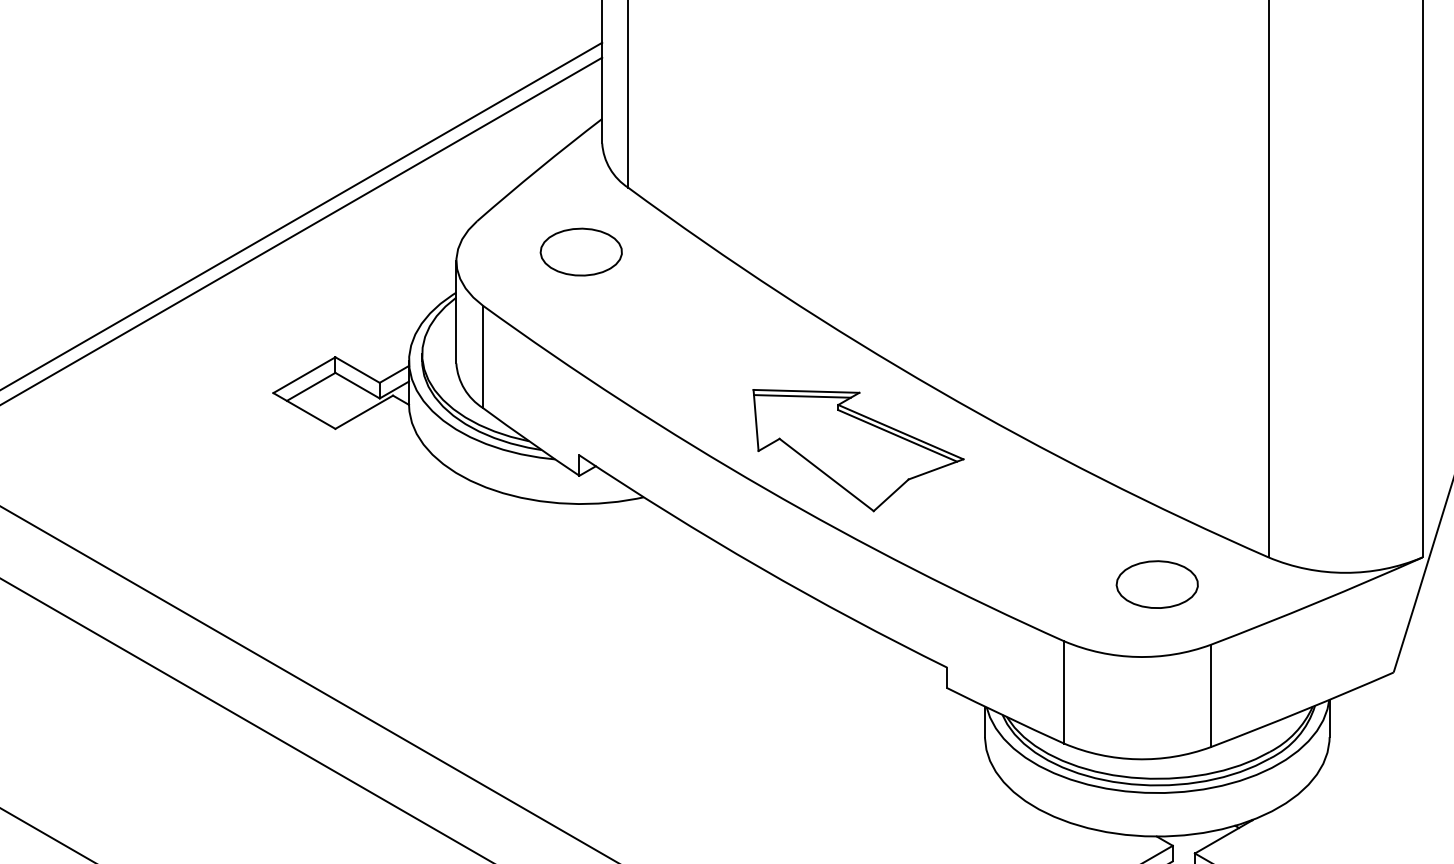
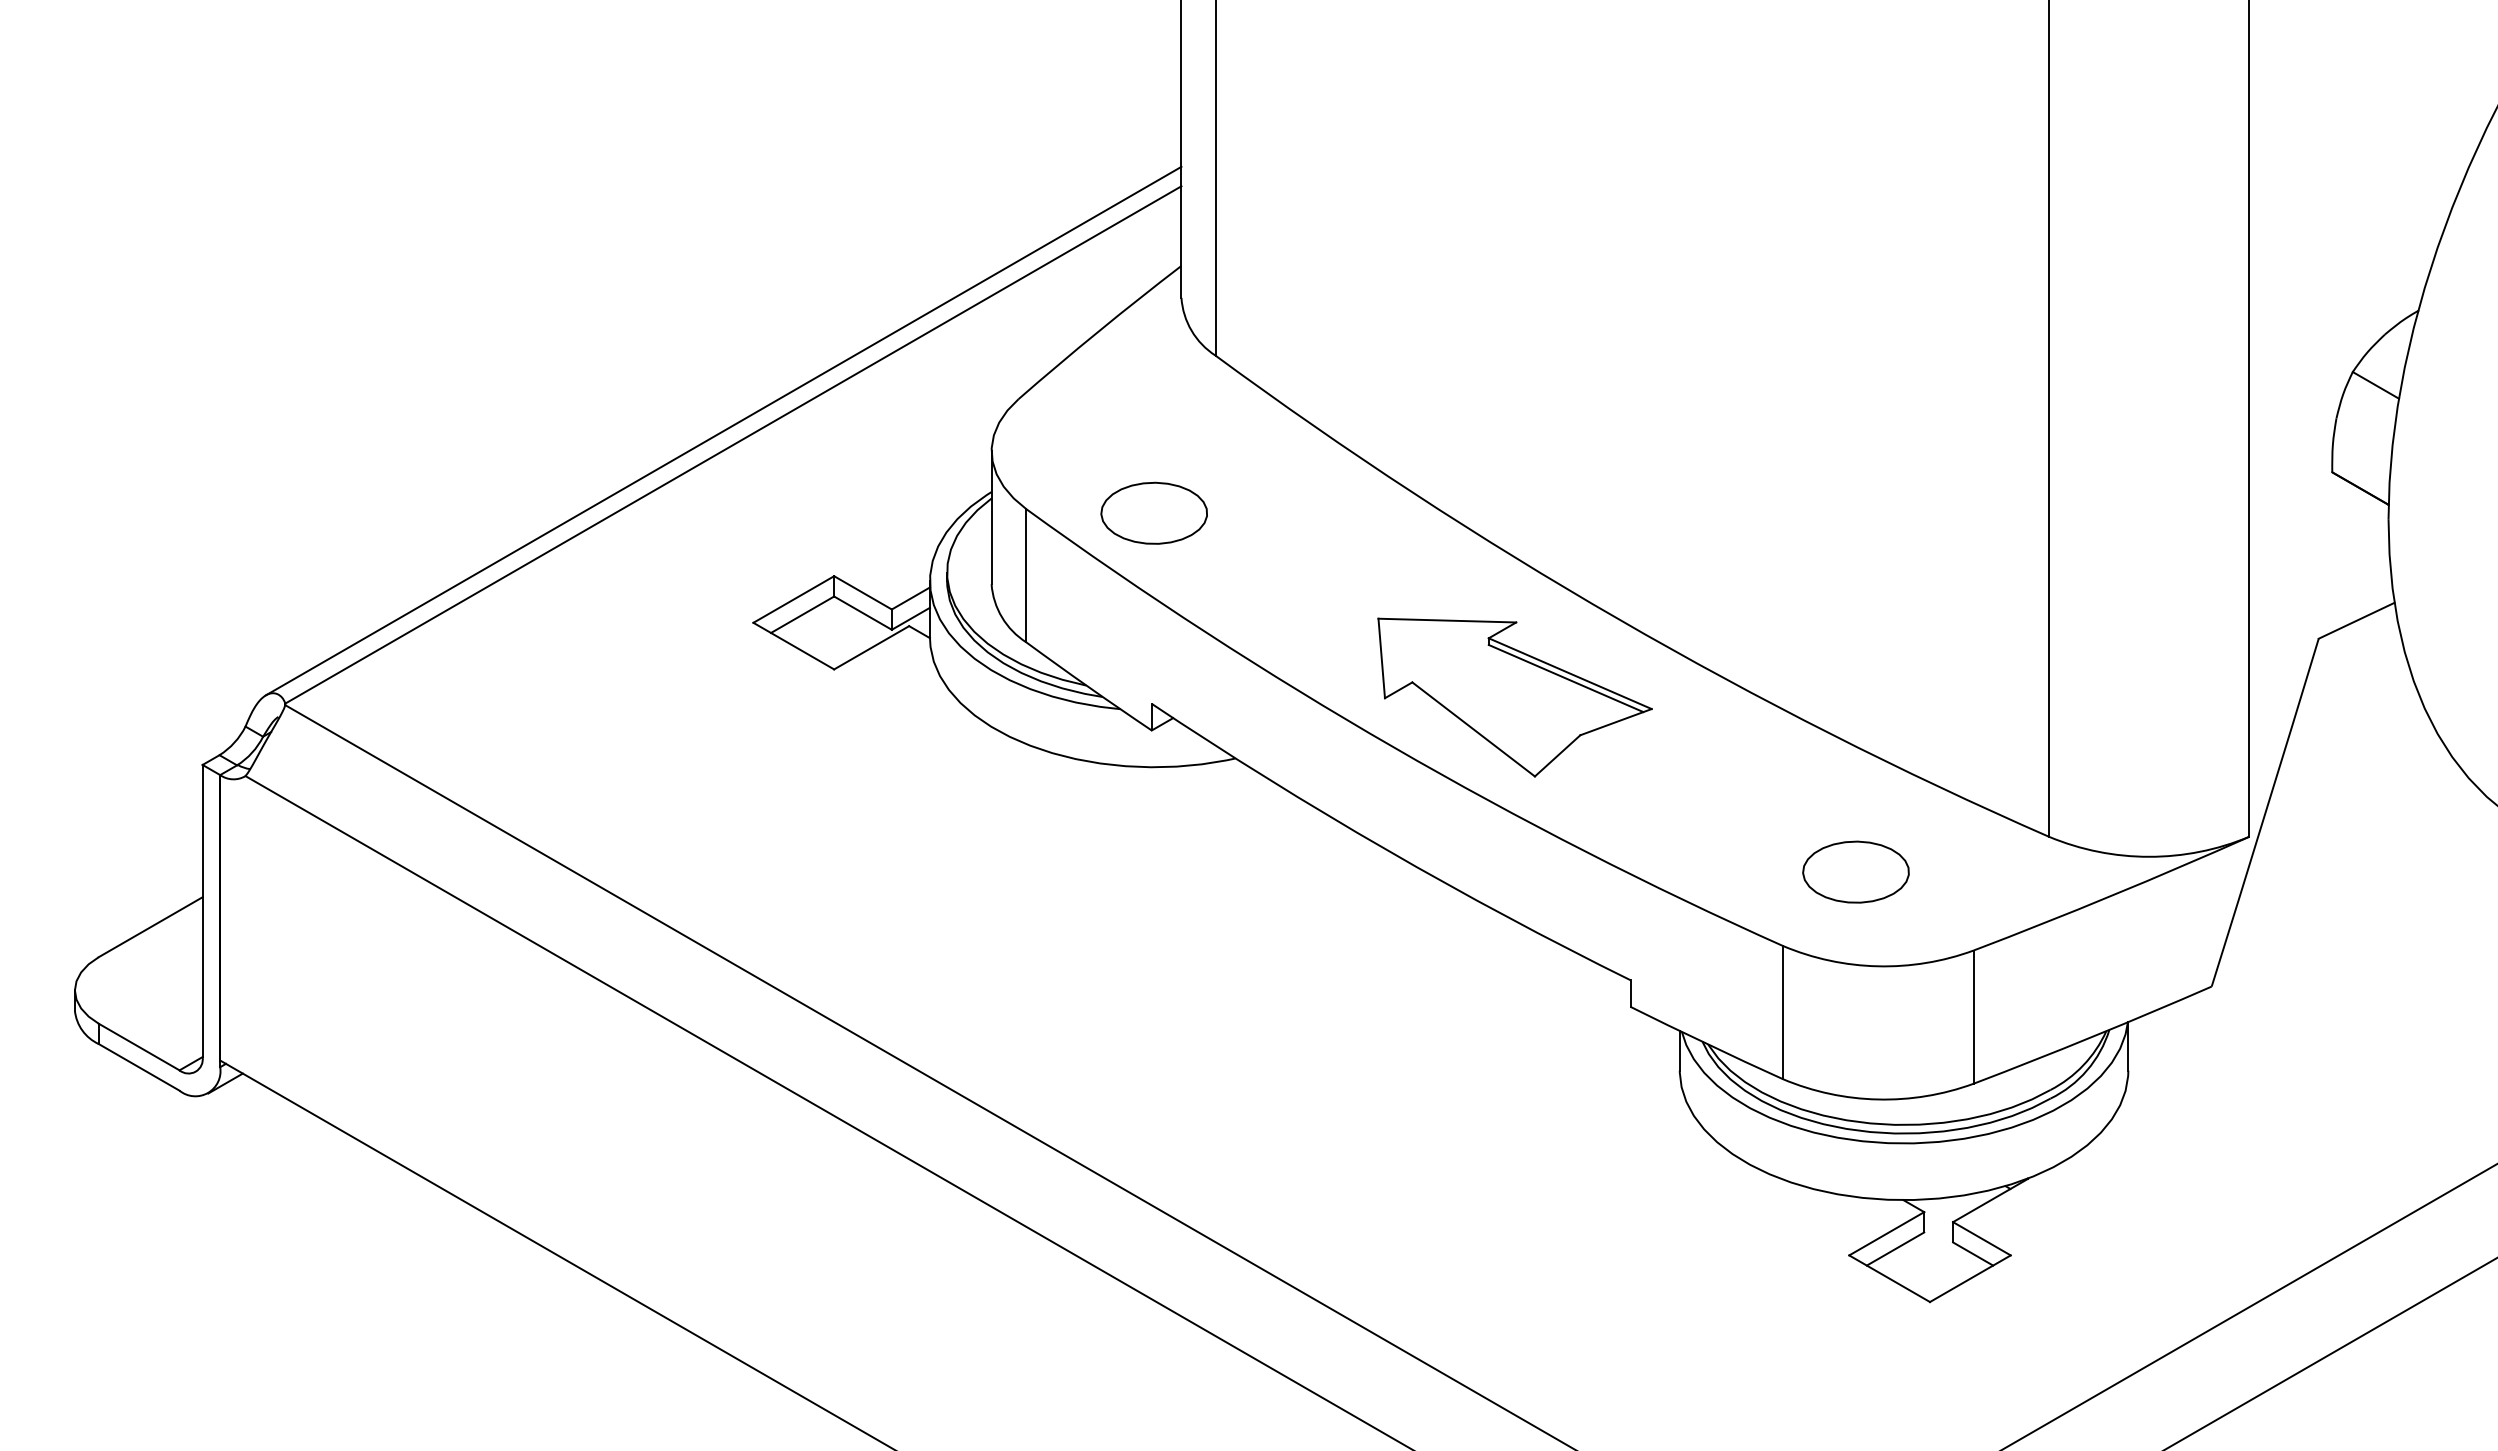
part: (580, 251) -> (1153, 512), moved
line: (802, 395) -> (1442, 626), removed
part: (1156, 584) -> (1855, 871), moved

